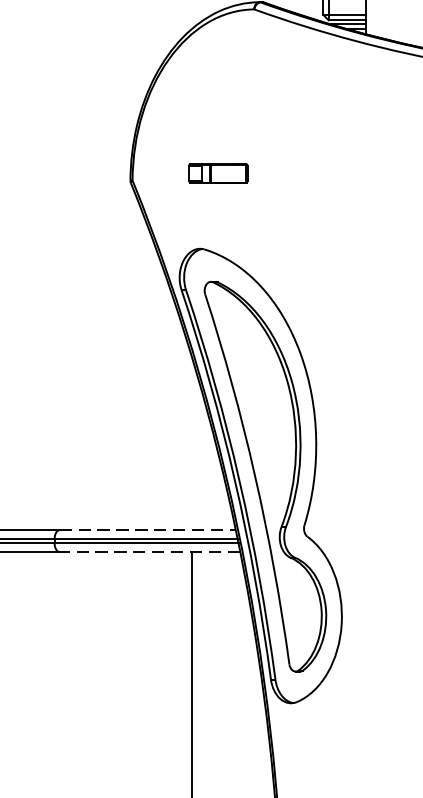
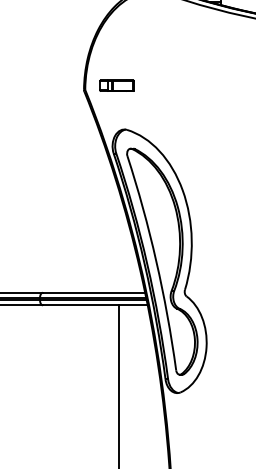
part: (217, 172) -> (116, 85), moved
line: (148, 529) -> (94, 292), dashed -> solid
line: (148, 552) -> (94, 305), dashed -> solid

